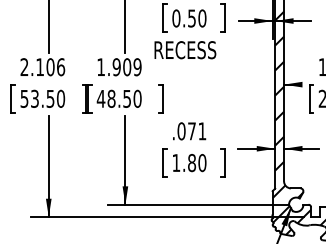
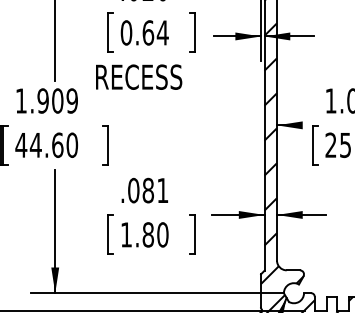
text: (197, 18) -> (156, 32), 0.50 -> 0.64
text: (119, 98) -> (47, 144), 48.50 -> 44.60
text: (192, 131) -> (149, 190), .071 -> .081

